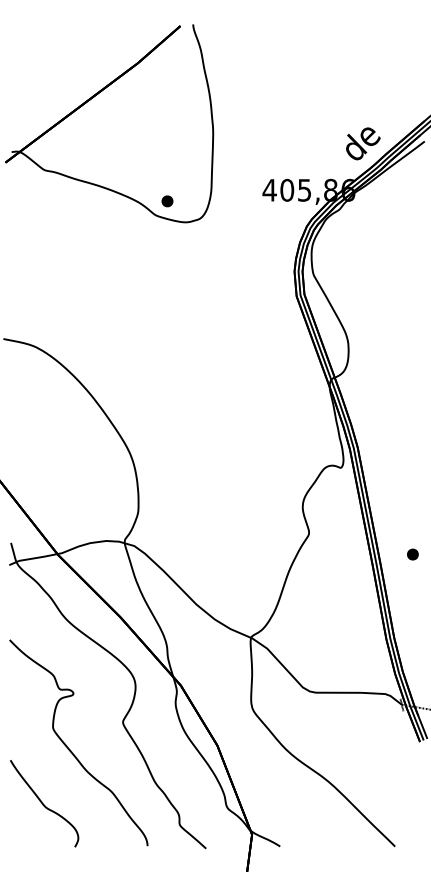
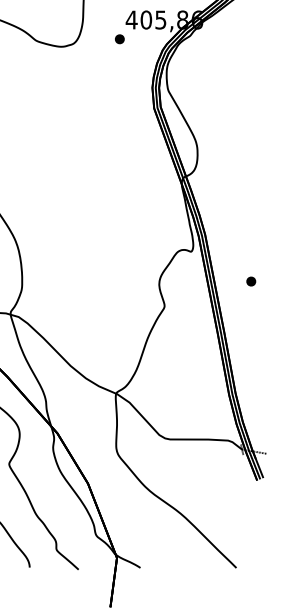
part: (167, 201) -> (119, 39), moved
part: (412, 554) -> (250, 281), moved

